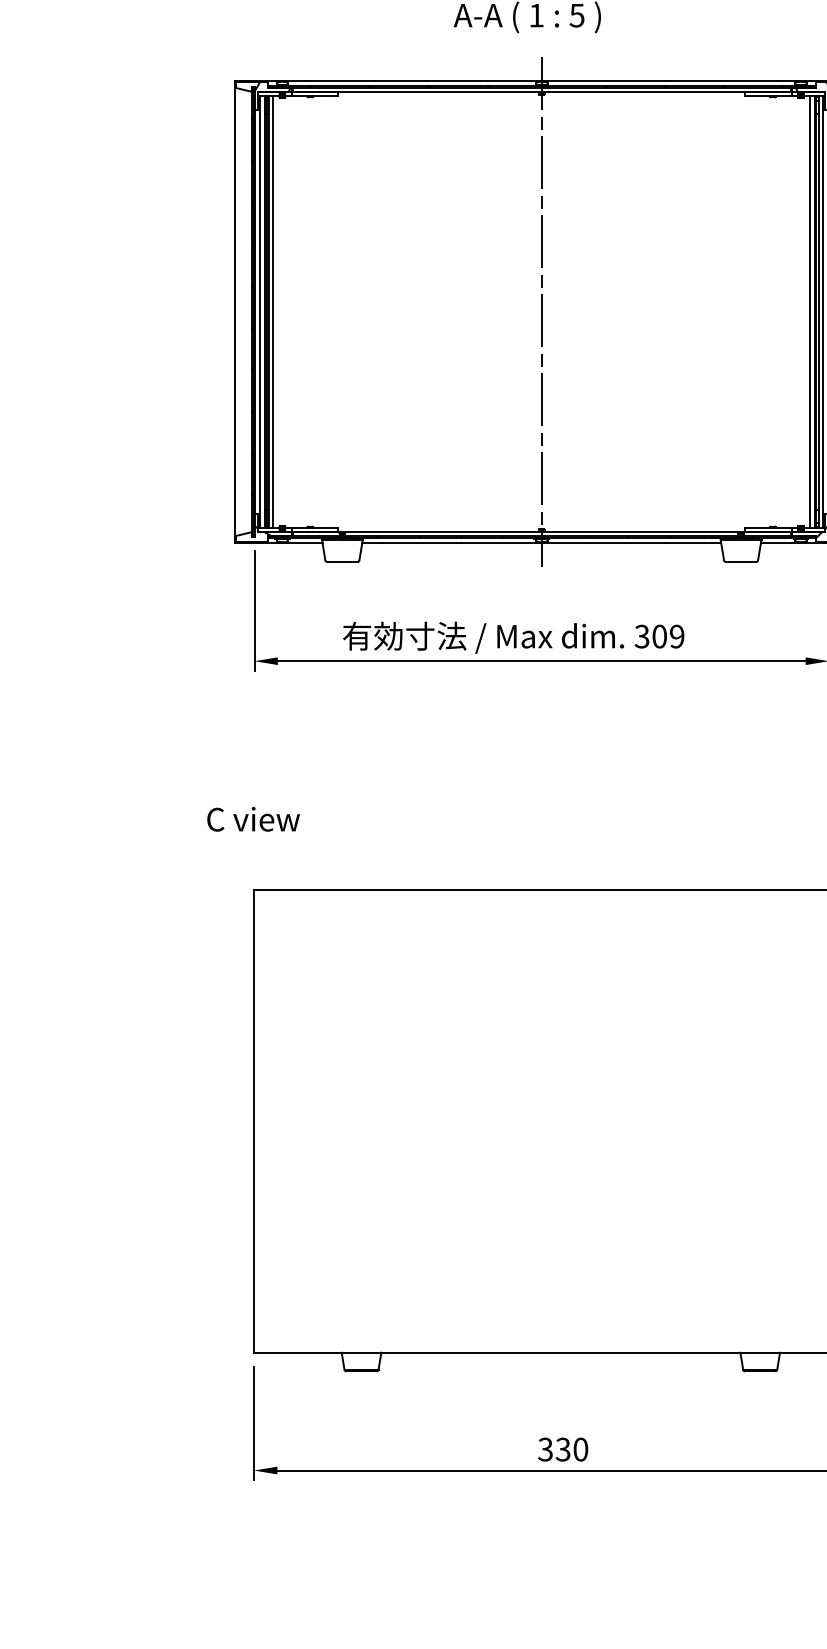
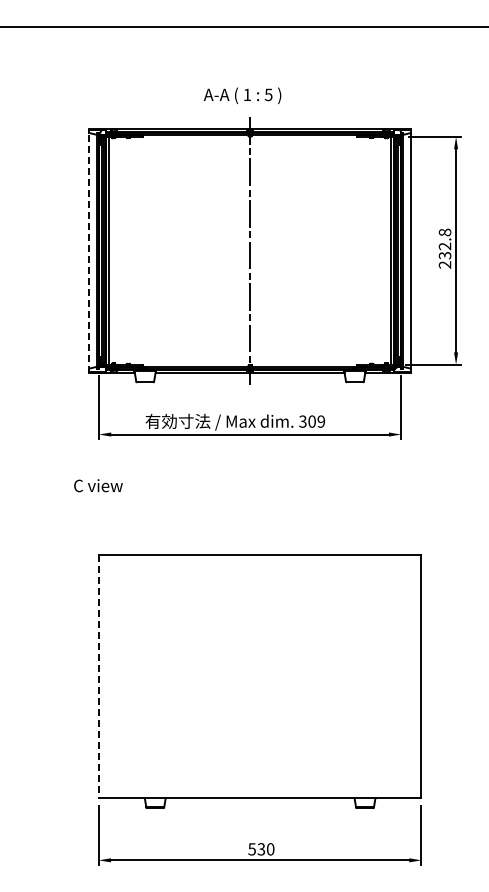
line: (234, 311) -> (88, 250), solid -> dashed
text: (253, 818) -> (98, 485), moved
line: (253, 1121) -> (98, 676), solid -> dashed
text: (544, 1448) -> (251, 848), 330 -> 530

